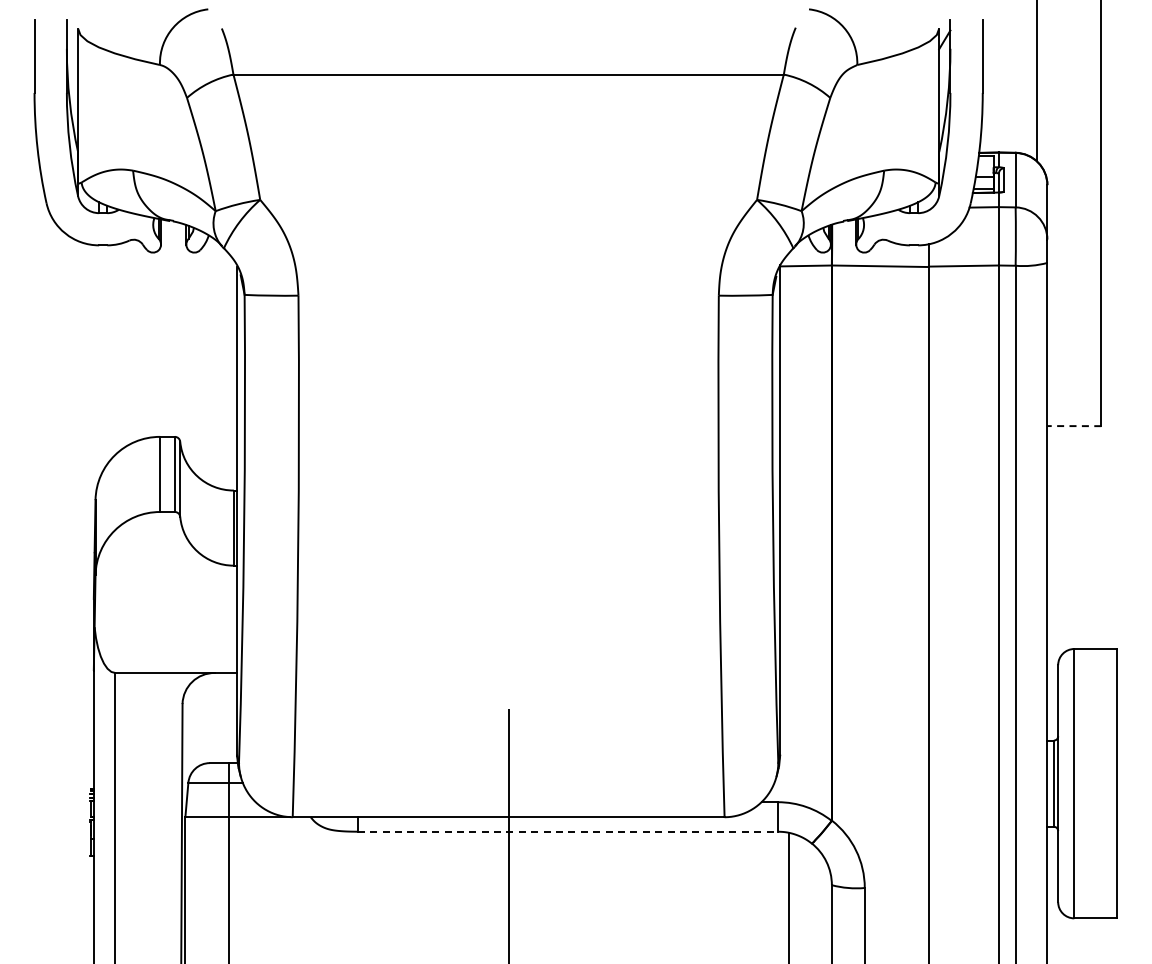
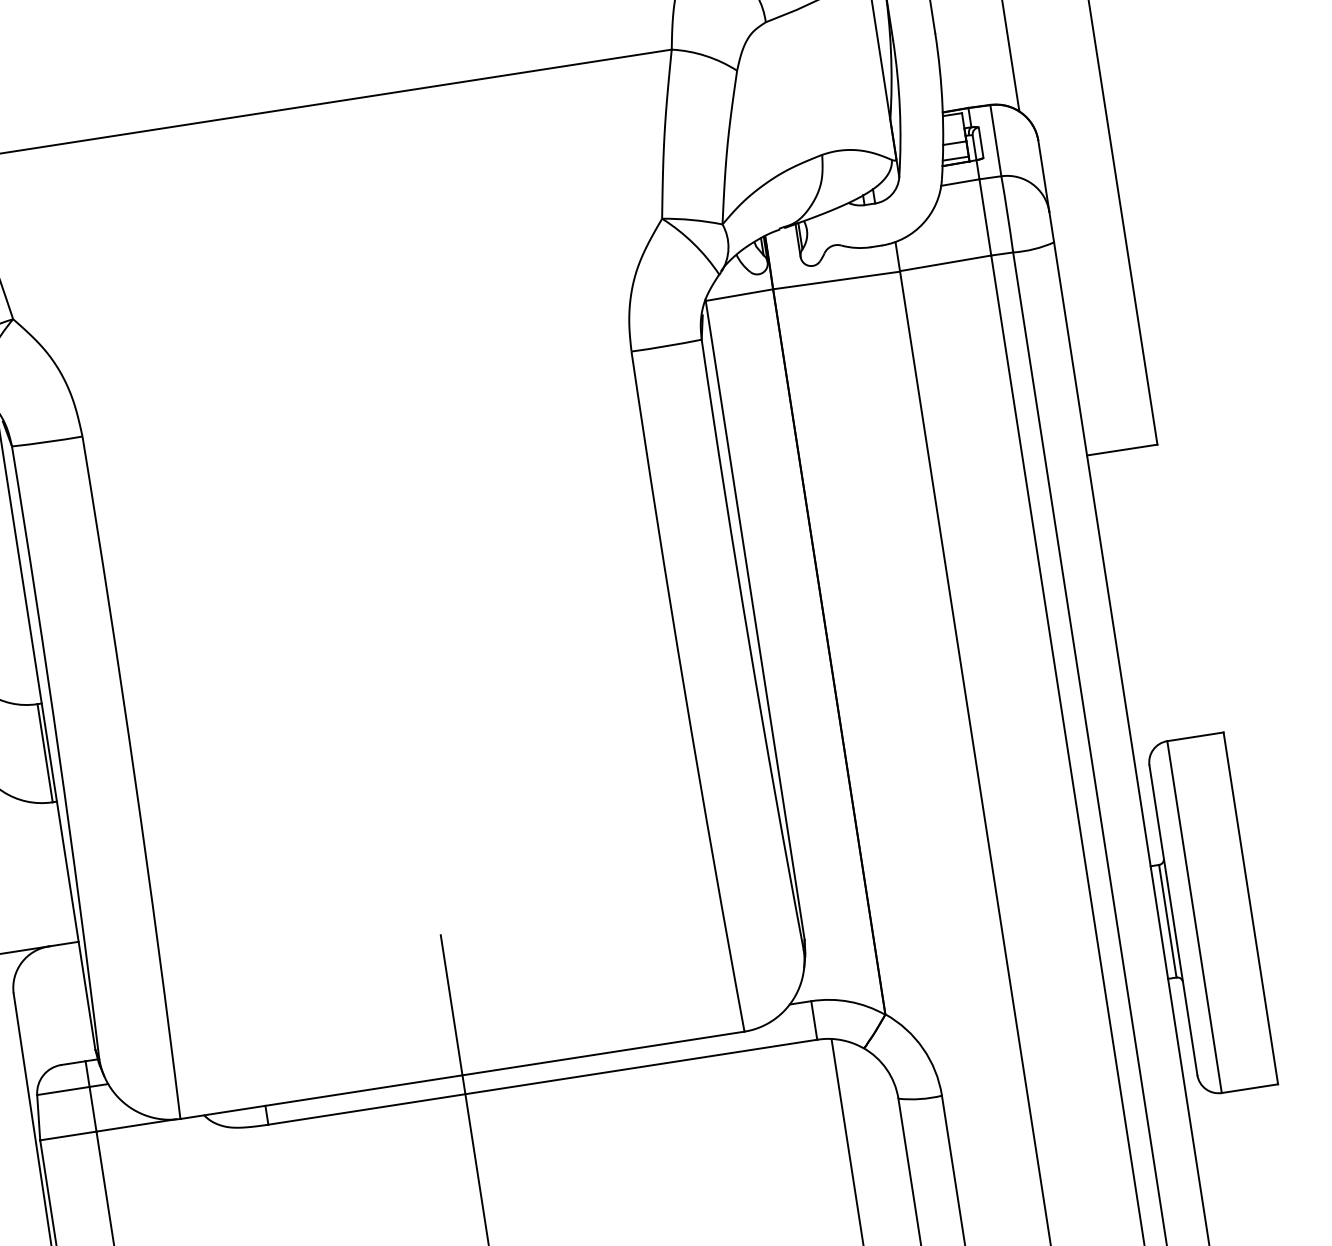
line: (1074, 426) -> (1122, 450), dashed -> solid
line: (568, 831) -> (543, 1081), dashed -> solid

